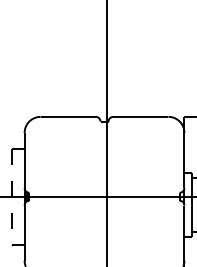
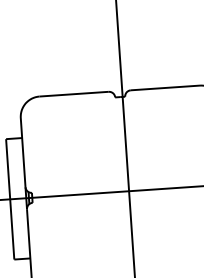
line: (11, 196) -> (9, 199), dashed -> solid

